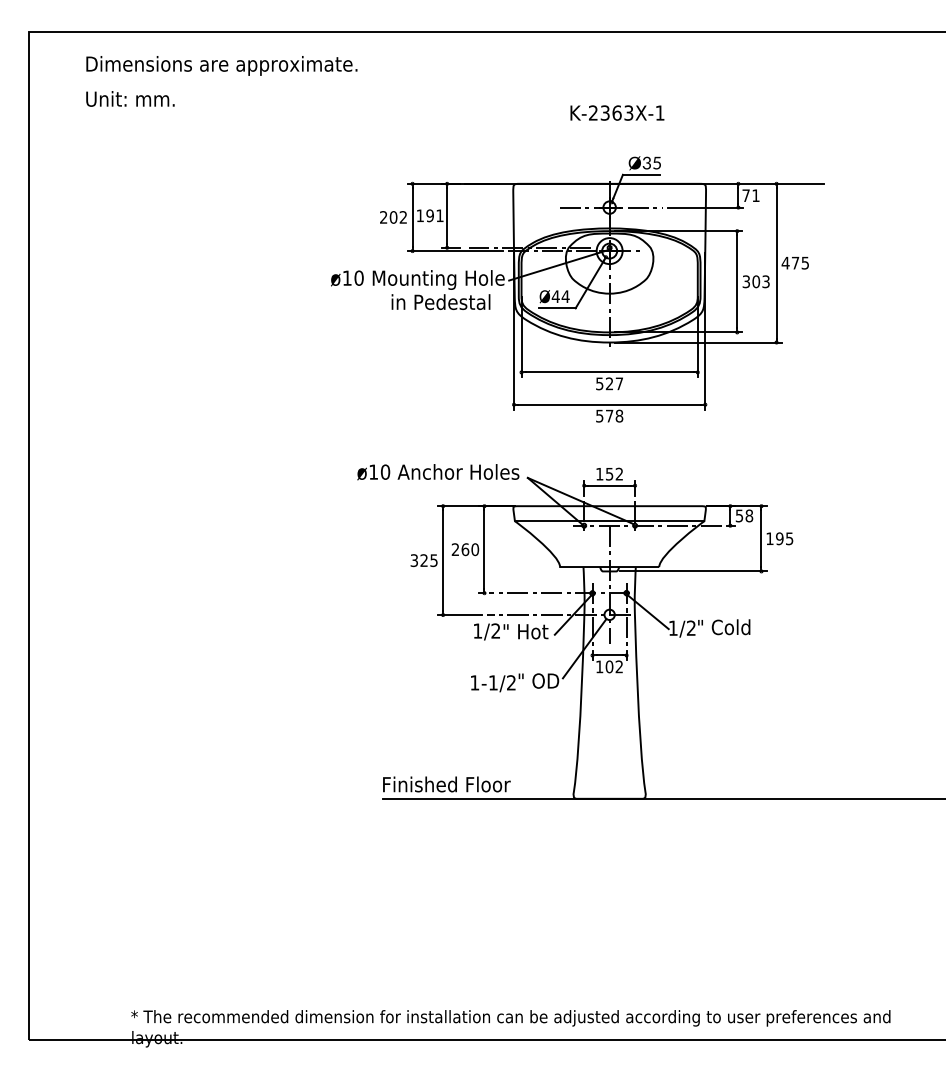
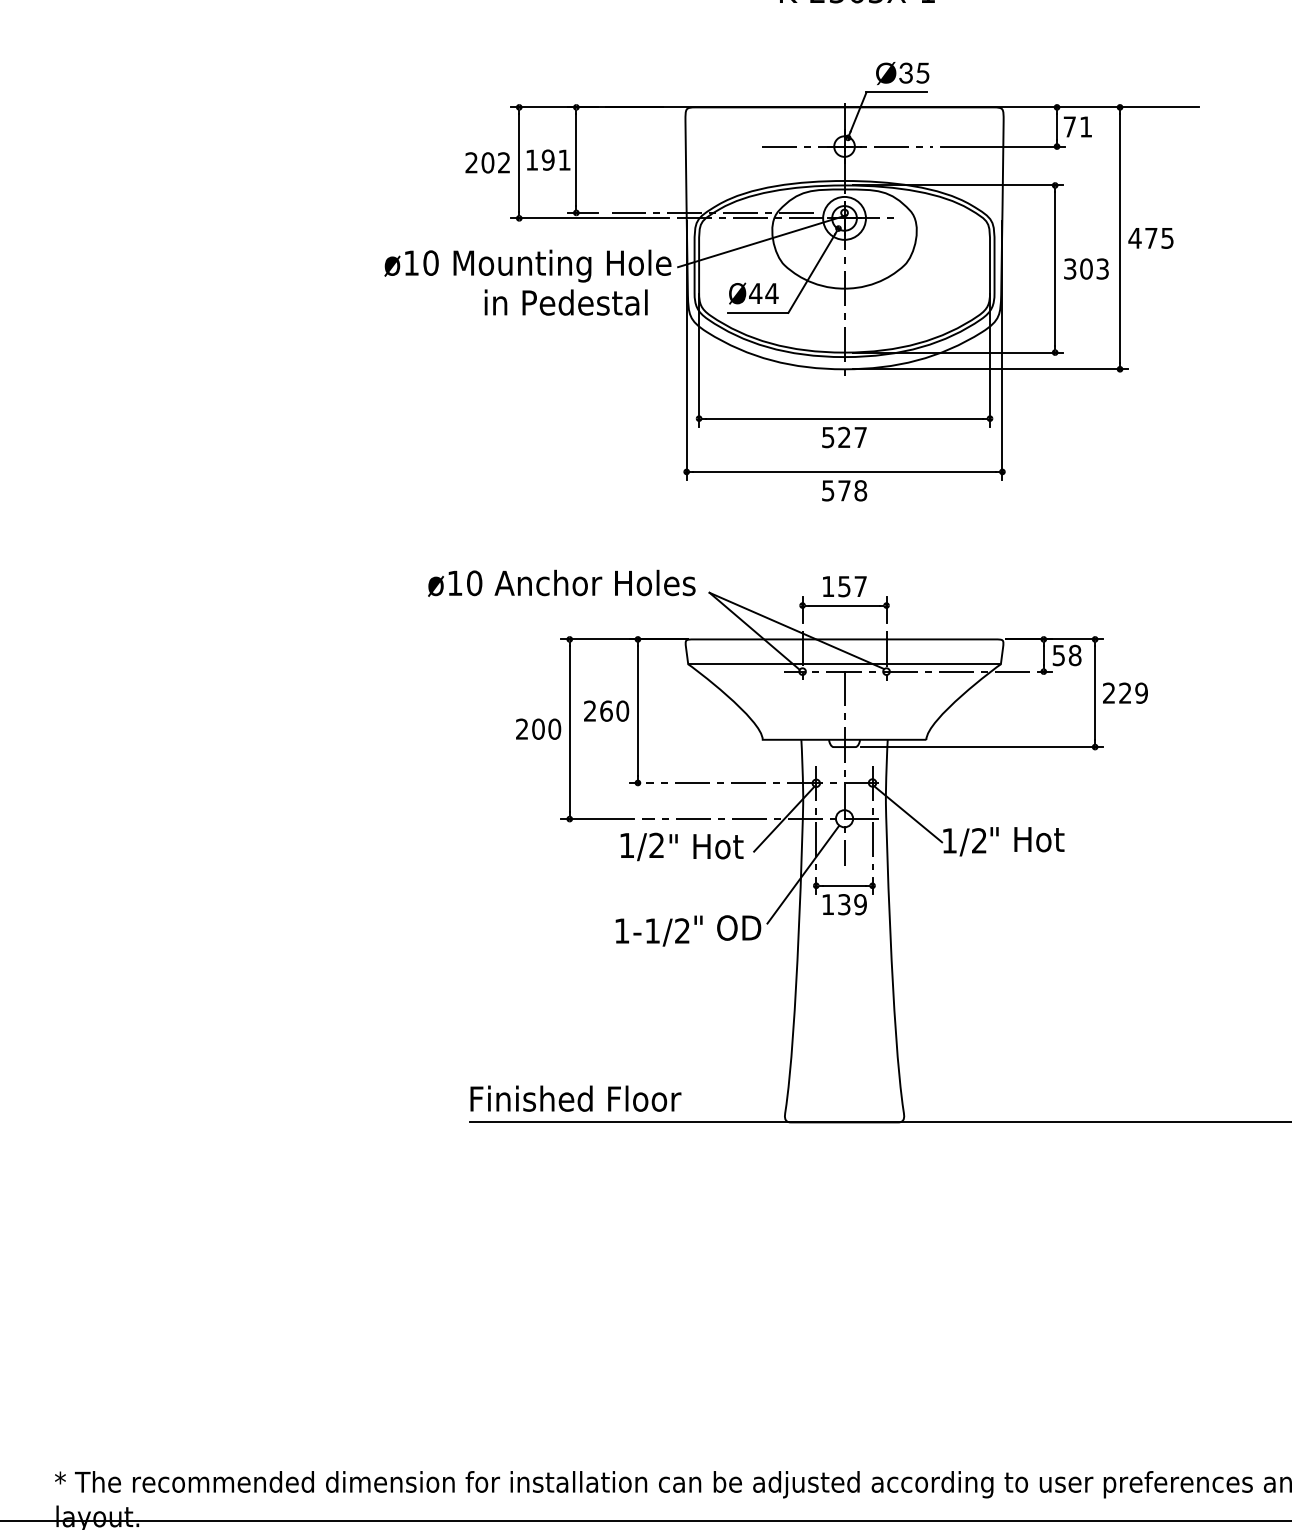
text: (619, 473) -> (860, 585), 152 -> 157
text: (779, 538) -> (1124, 692), 195 -> 229
text: (423, 560) -> (537, 729), 325 -> 200
text: (730, 627) -> (1044, 839), " Cold -> " Hot
text: (614, 666) -> (852, 904), 102 -> 139

